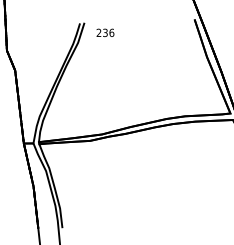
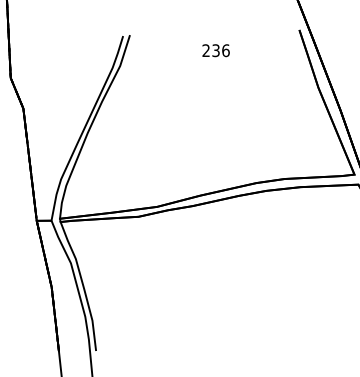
text: (105, 32) -> (216, 50), moved

